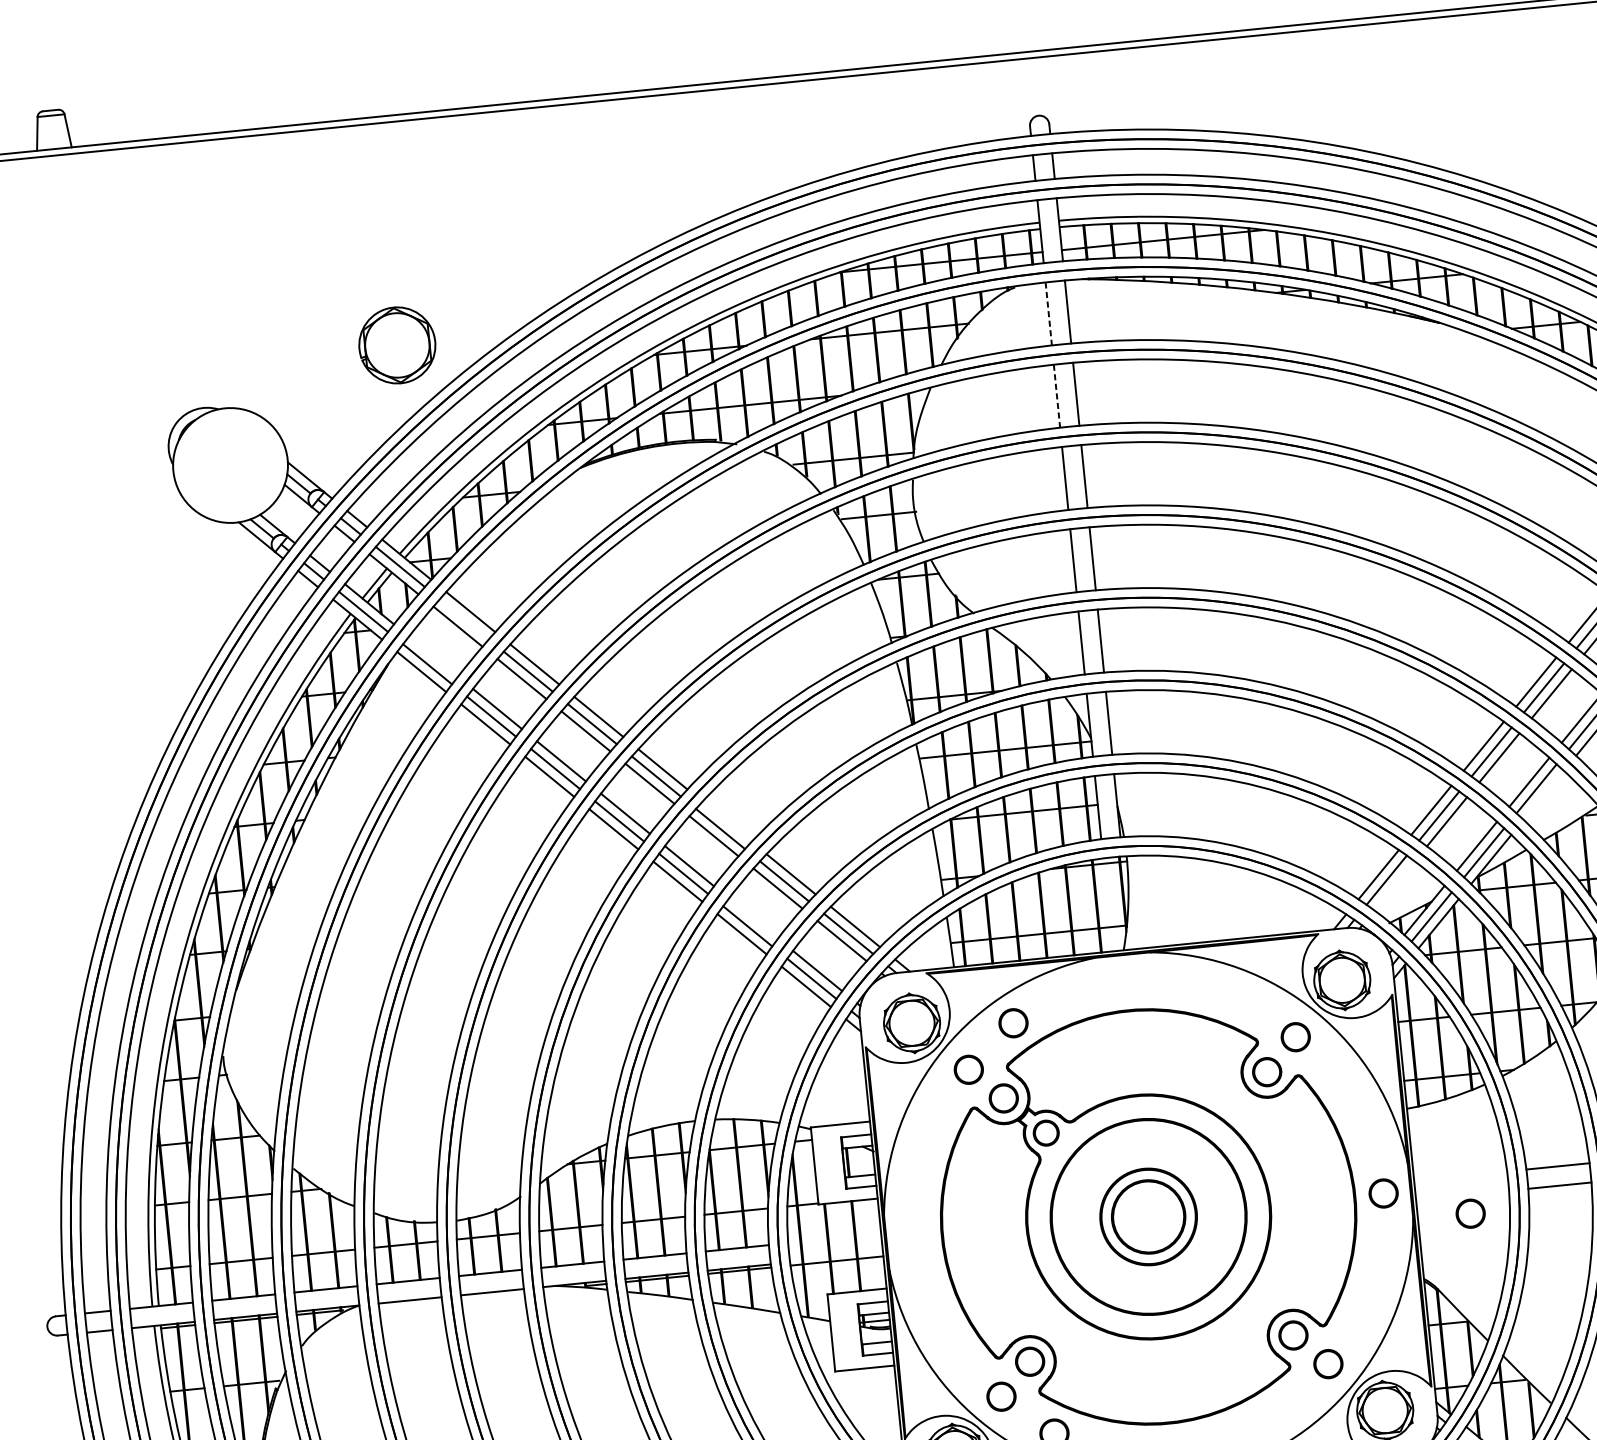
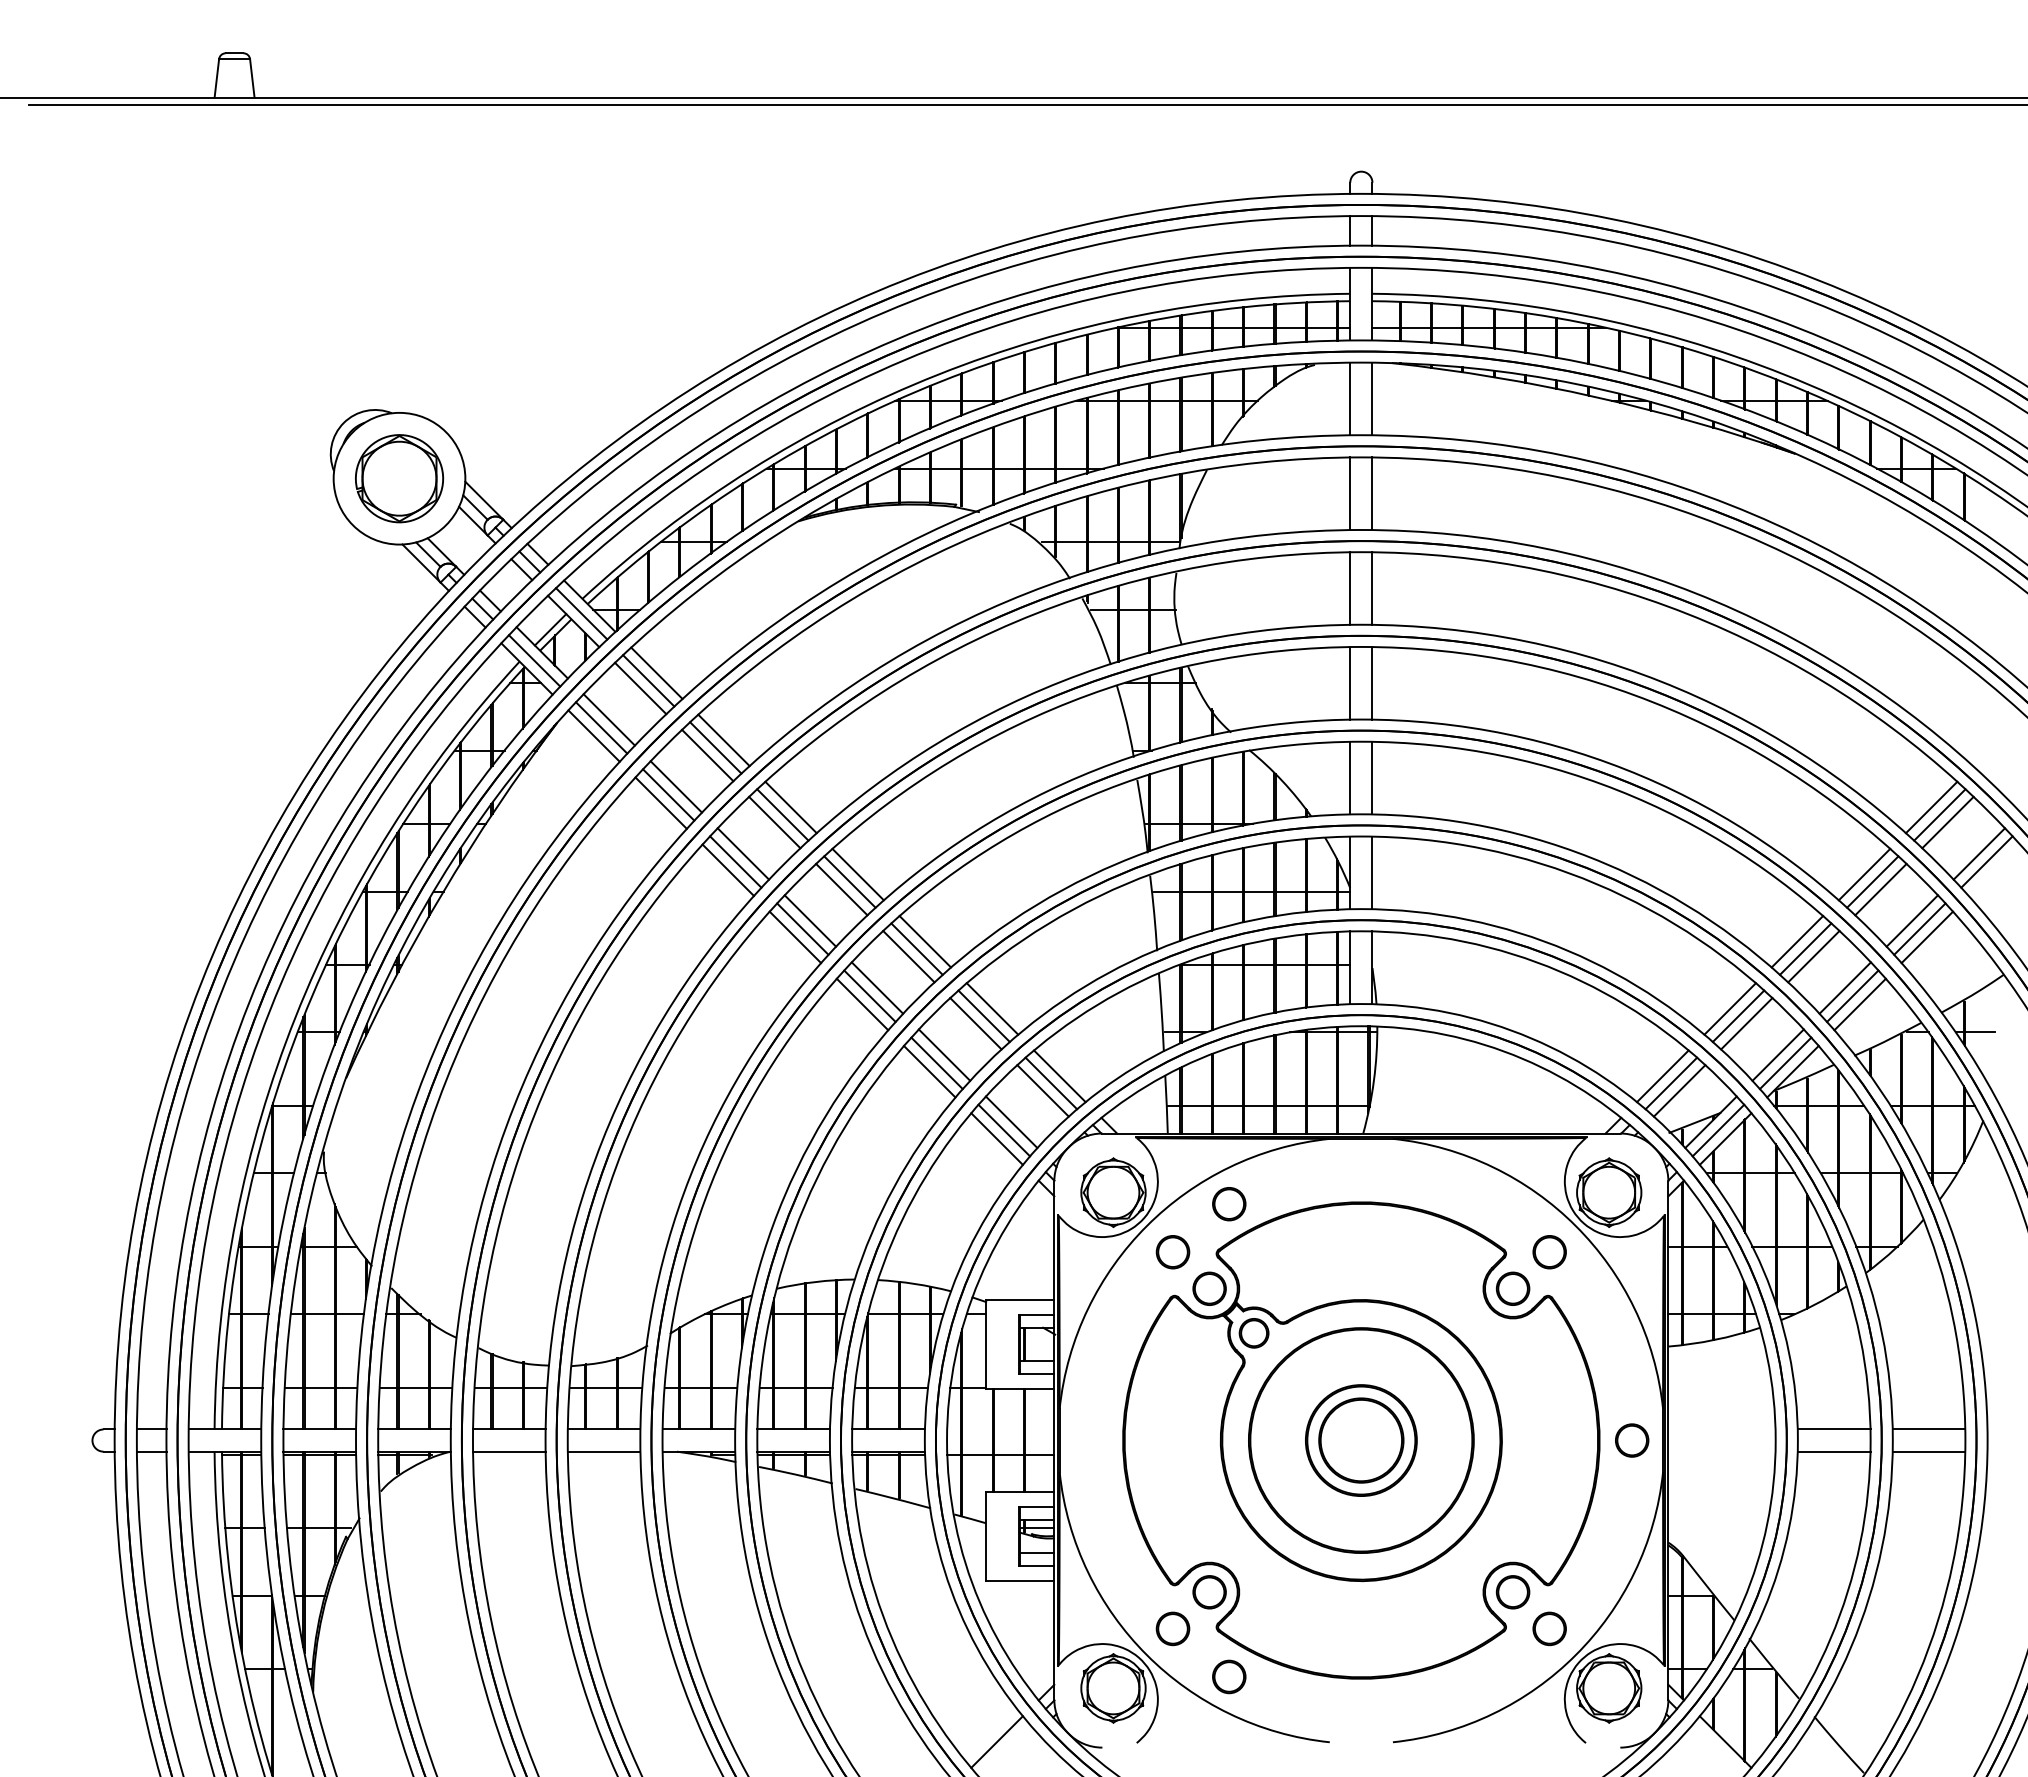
line: (1049, 314) -> (1350, 399), dashed -> solid
part: (397, 345) -> (399, 478), moved
line: (1057, 396) -> (1350, 494), dashed -> solid
line: (464, 619) -> (648, 680), added
line: (432, 656) -> (608, 719), added
line: (1543, 795) -> (1859, 1004), added
line: (727, 821) -> (925, 941), added
line: (1394, 885) -> (1679, 1090), added
line: (753, 918) -> (944, 1054), added
part: (1470, 1213) -> (1729, 1473), removed

